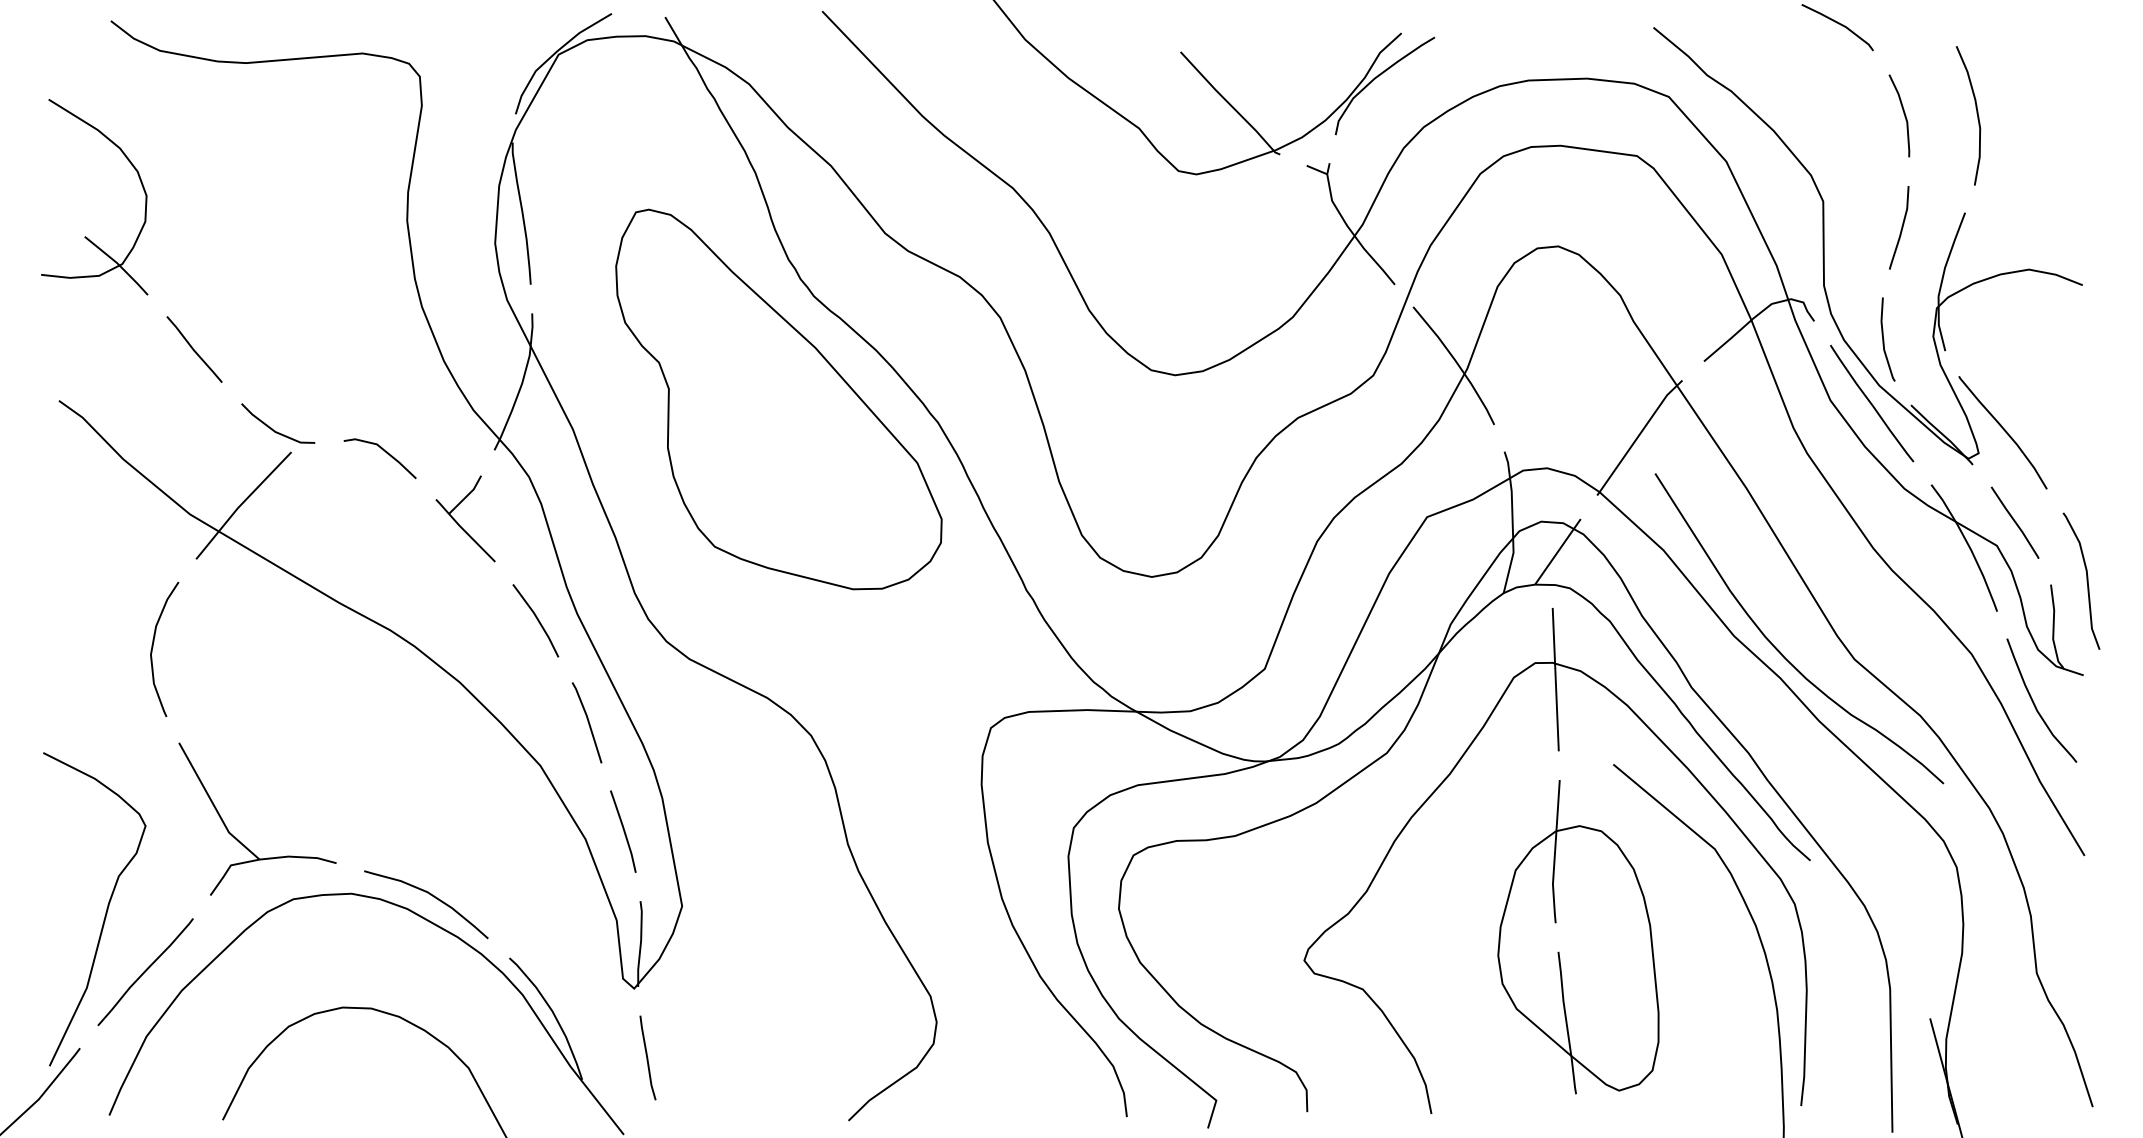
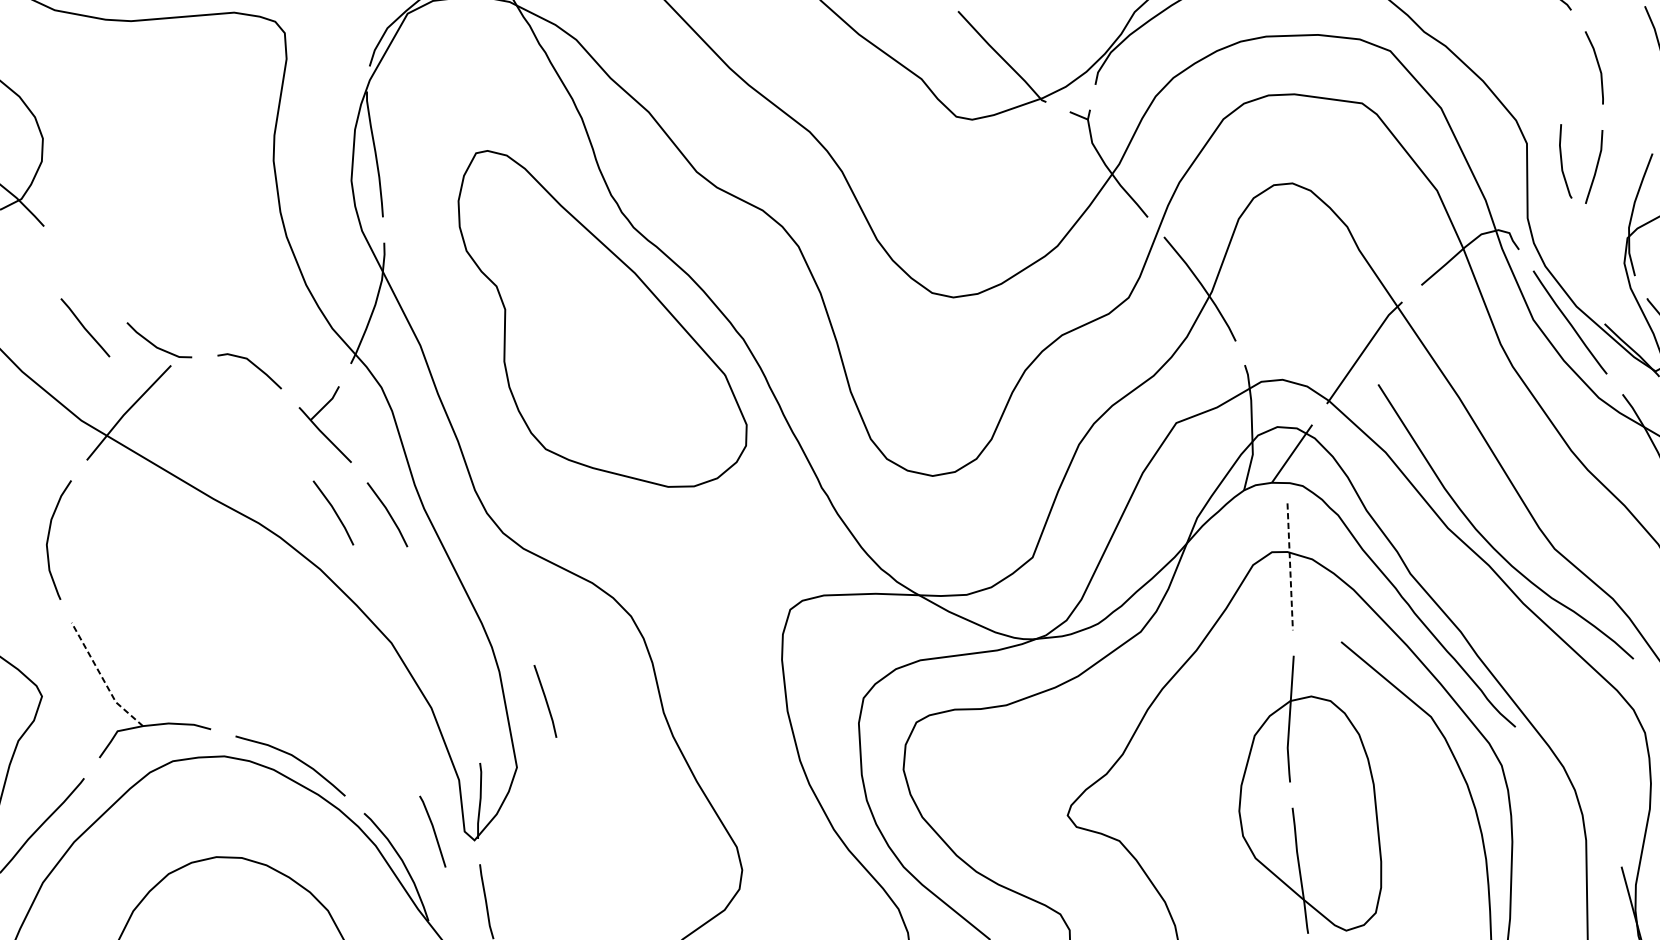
line: (1884, 339) -> (1562, 161), moved
line: (194, 349) -> (85, 327), moved
line: (475, 617) -> (334, 511), added
line: (1555, 679) -> (1289, 566), solid -> dashed
line: (587, 722) -> (433, 831), moved
line: (213, 804) -> (102, 677), solid -> dashed
line: (623, 831) -> (545, 701), moved

